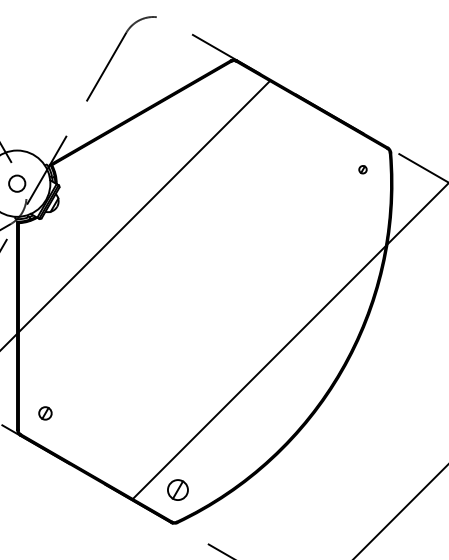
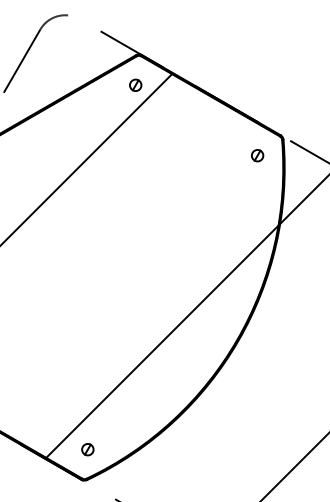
part: (230, 93) -> (135, 85), added
part: (362, 169) -> (257, 155), size x1.67
part: (178, 489) -> (88, 449), size x0.62

